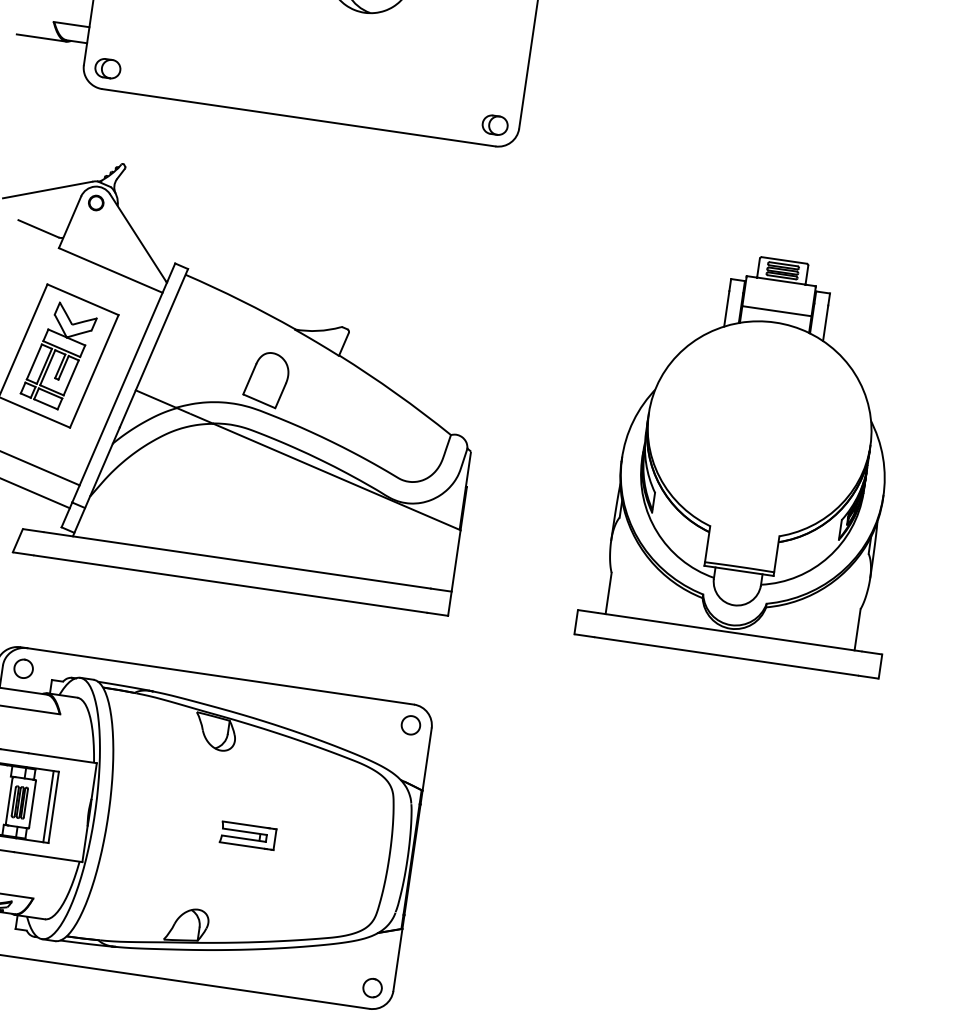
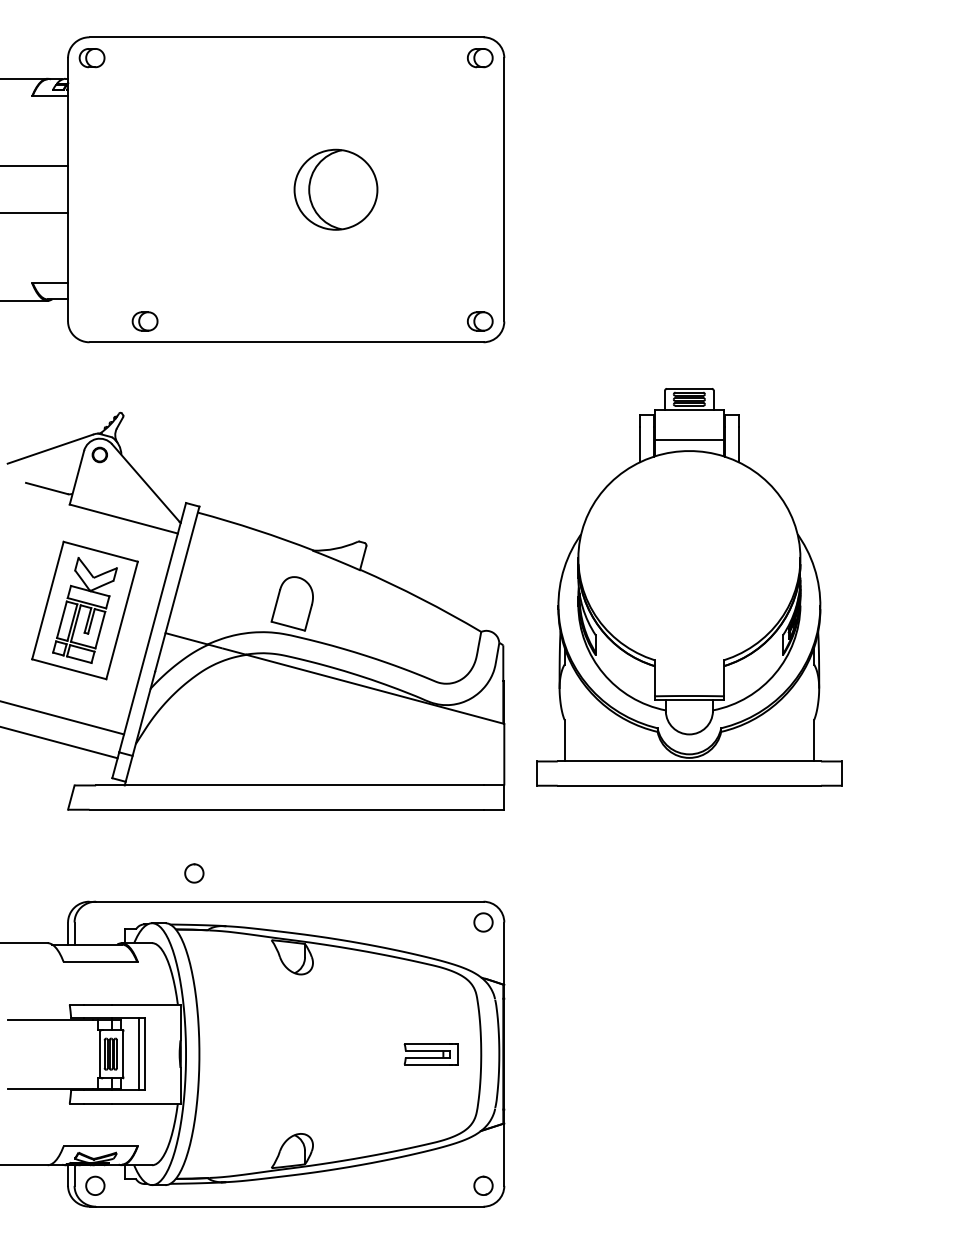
part: (107, 68) -> (144, 321), moved
part: (755, 458) -> (689, 587), moved
part: (23, 668) -> (194, 873), moved
part: (247, 835) -> (430, 1054), moved

